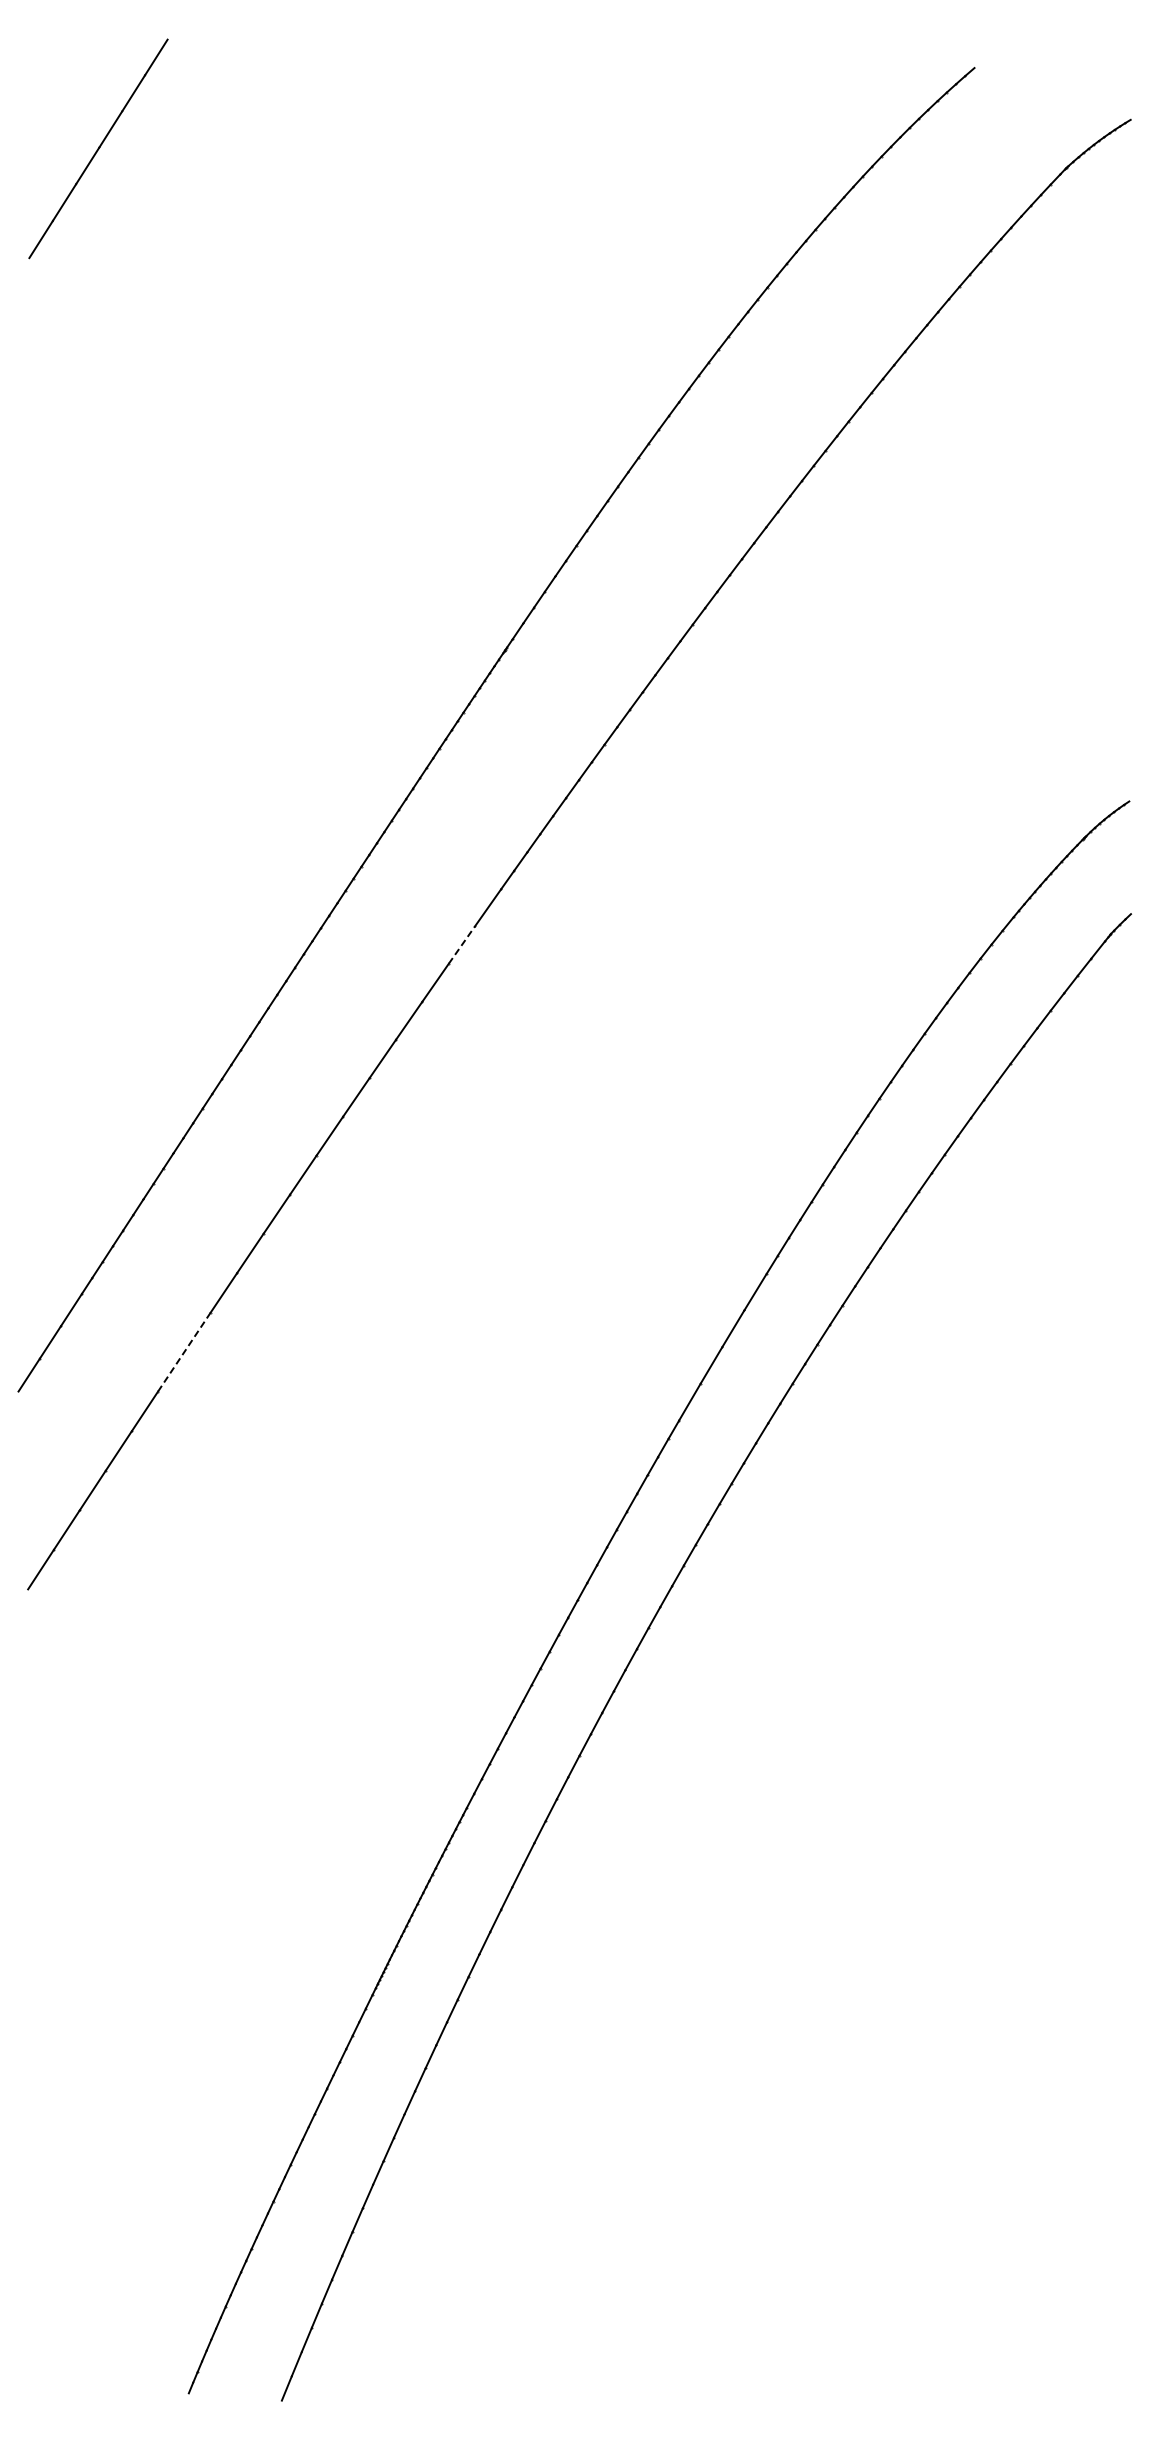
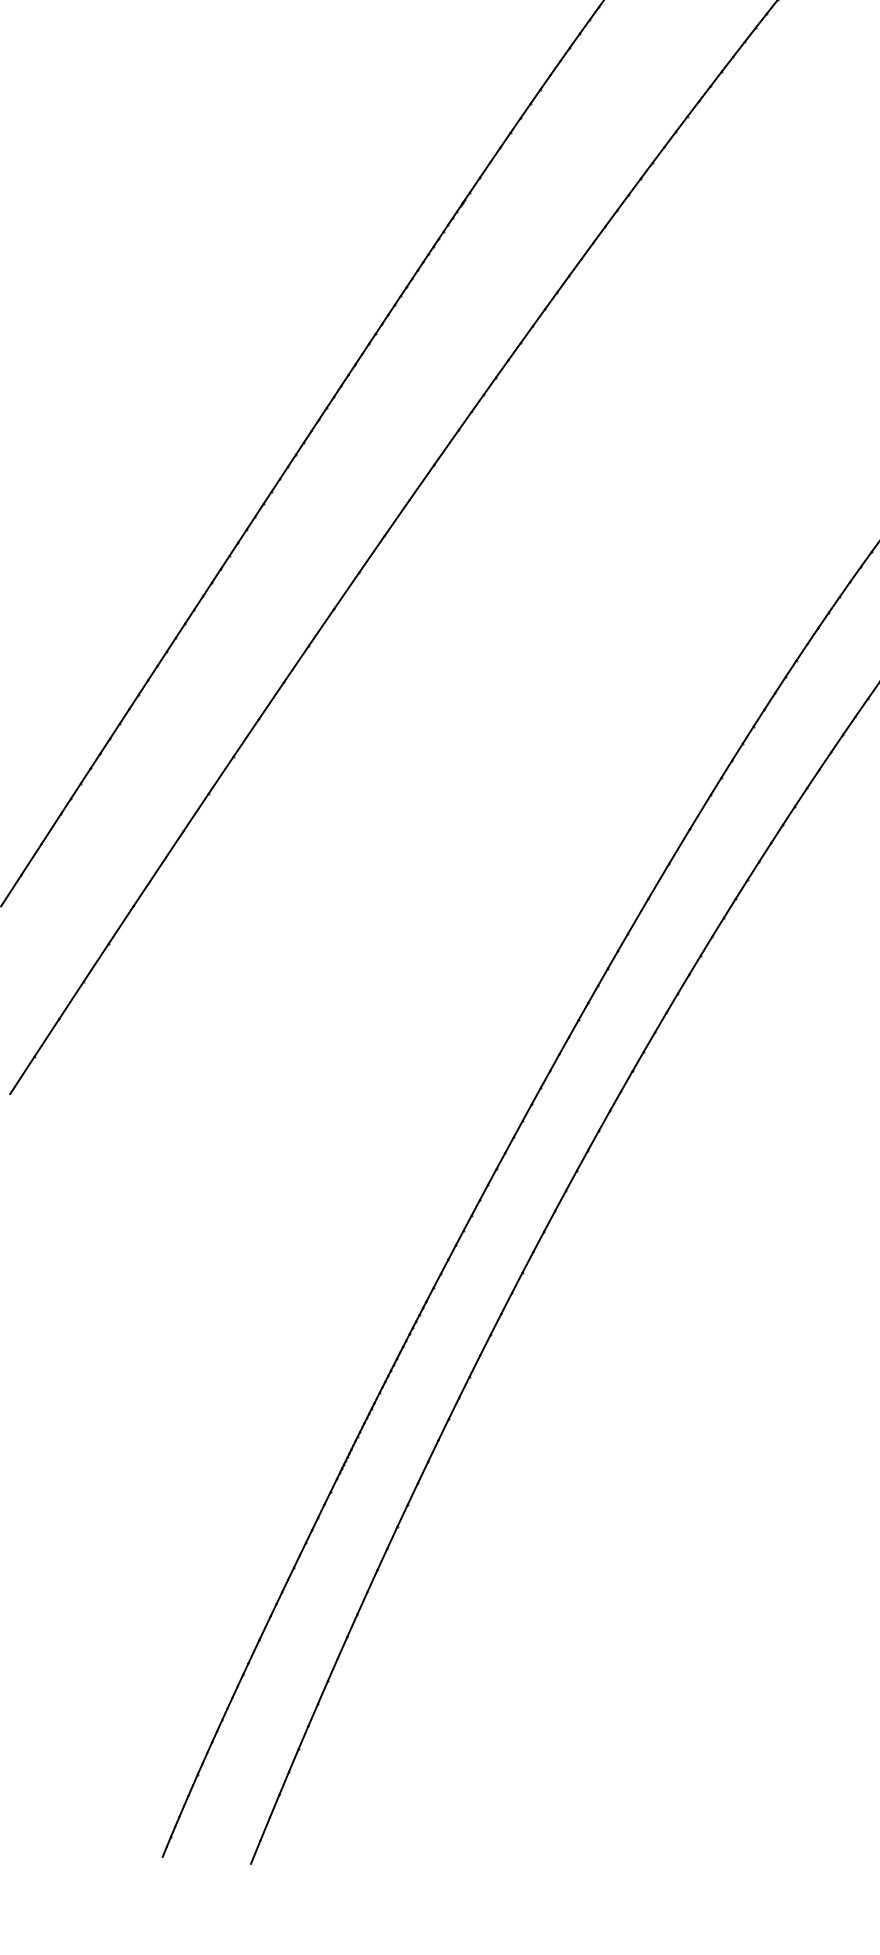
line: (461, 945) -> (421, 483), dashed -> solid
line: (184, 1352) -> (158, 869), dashed -> solid

